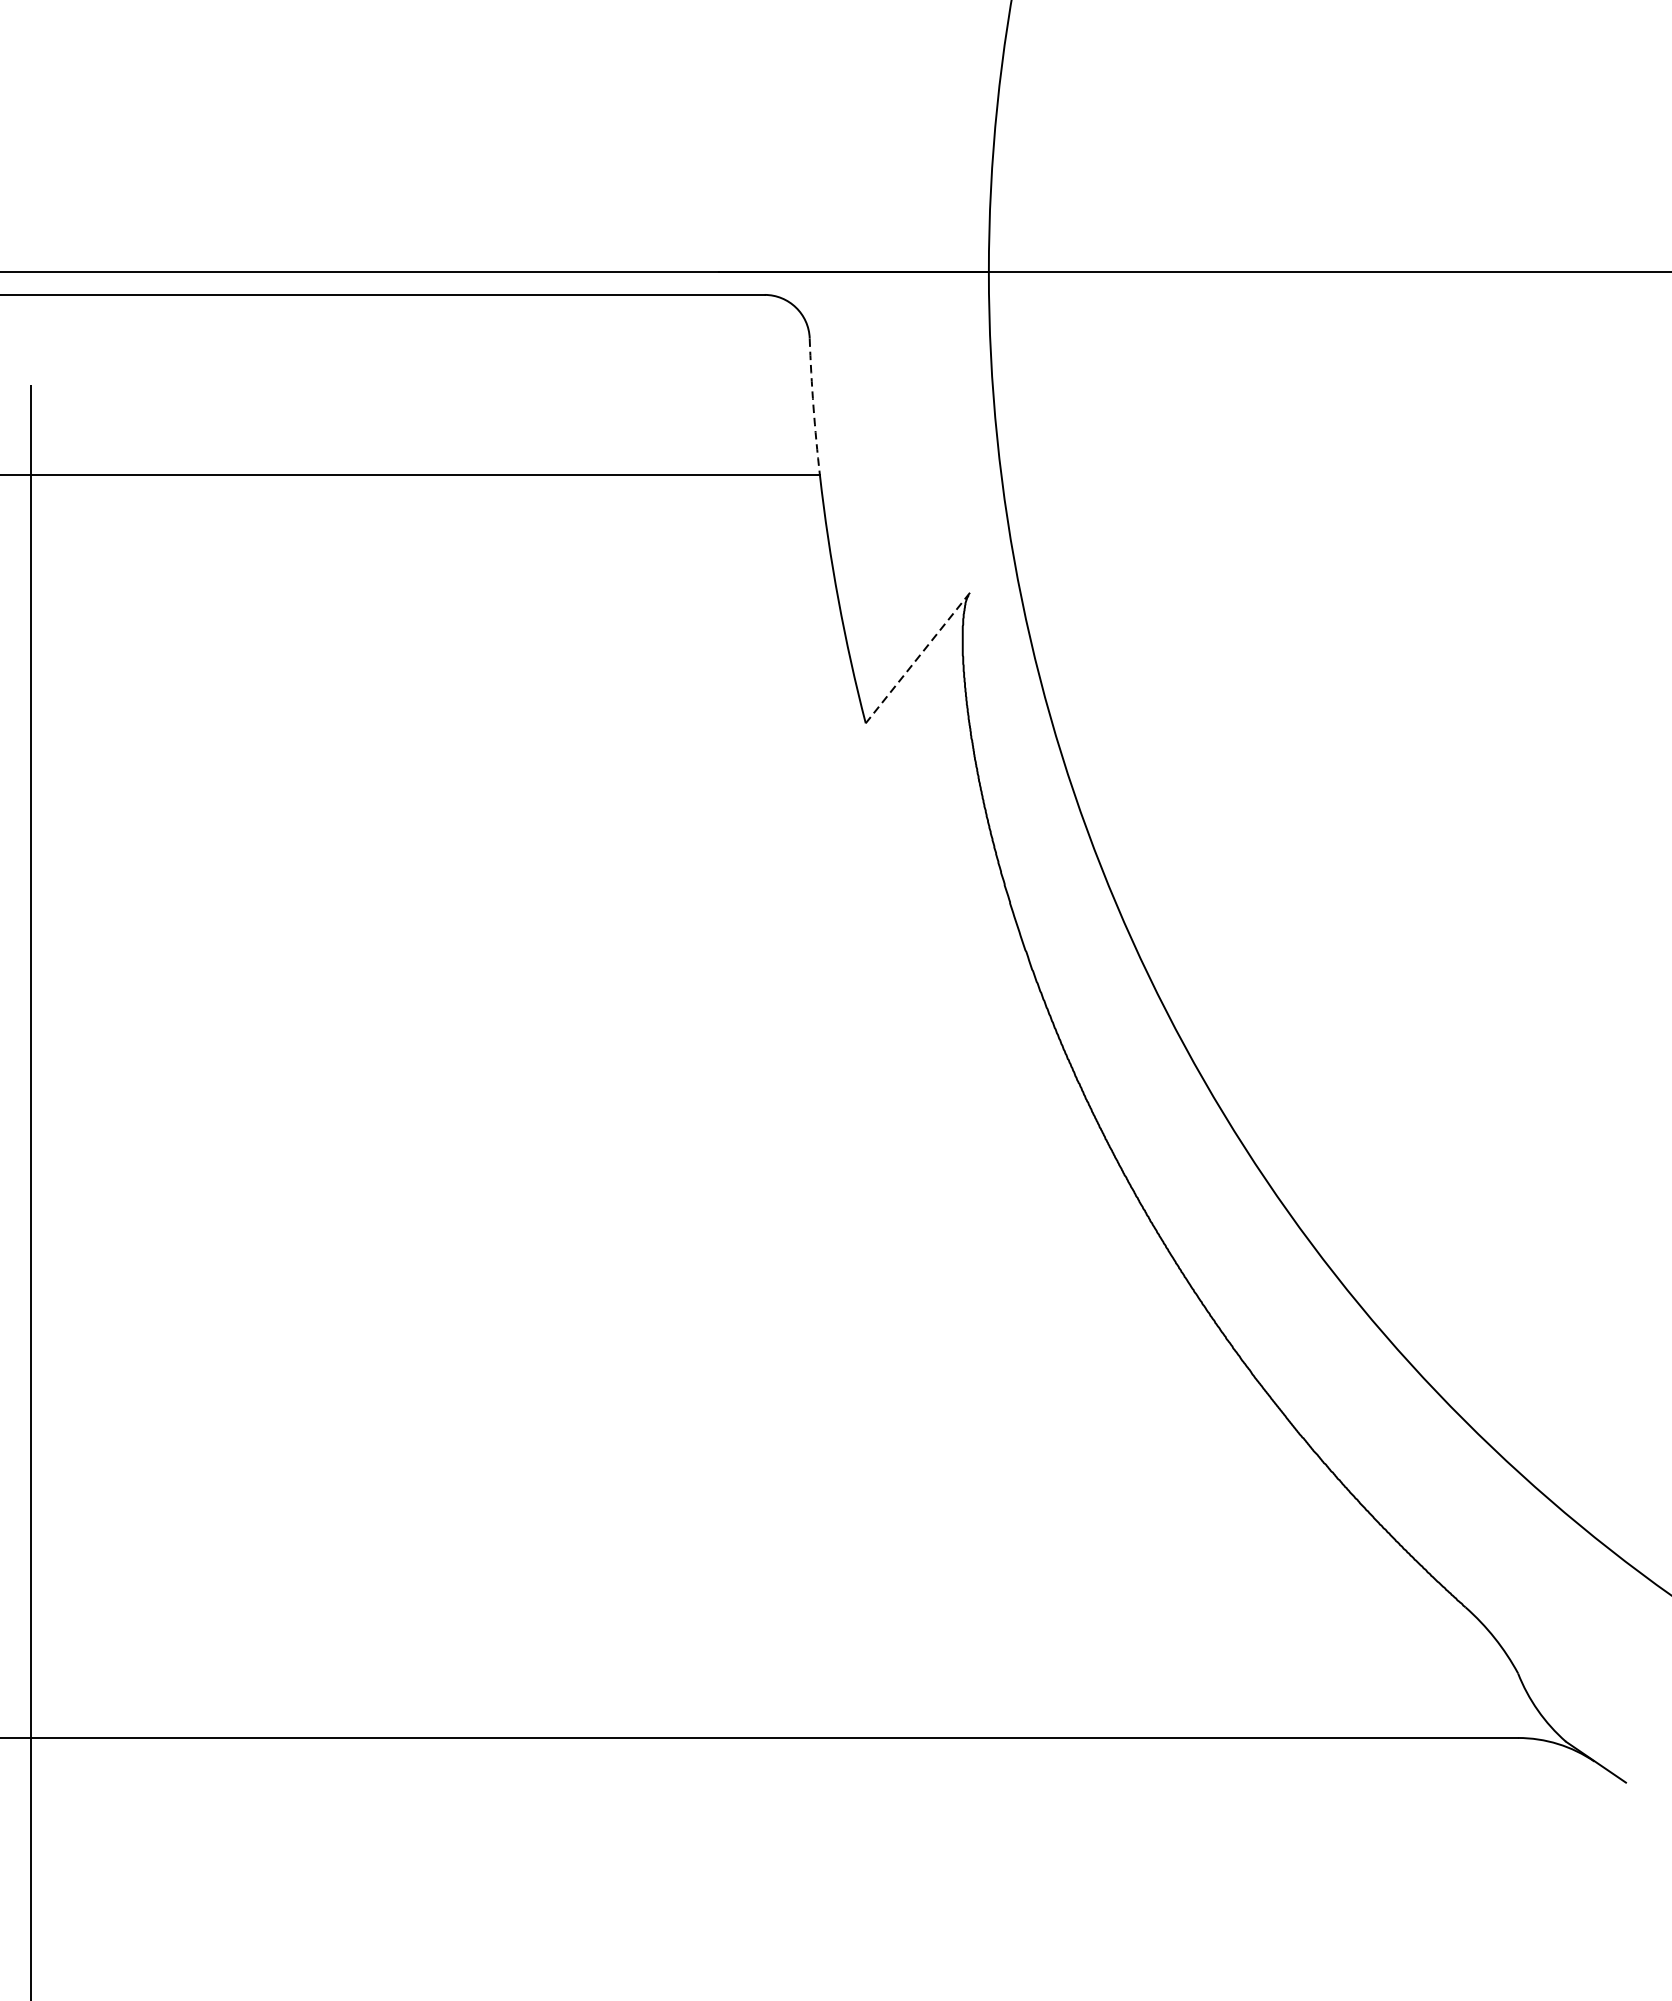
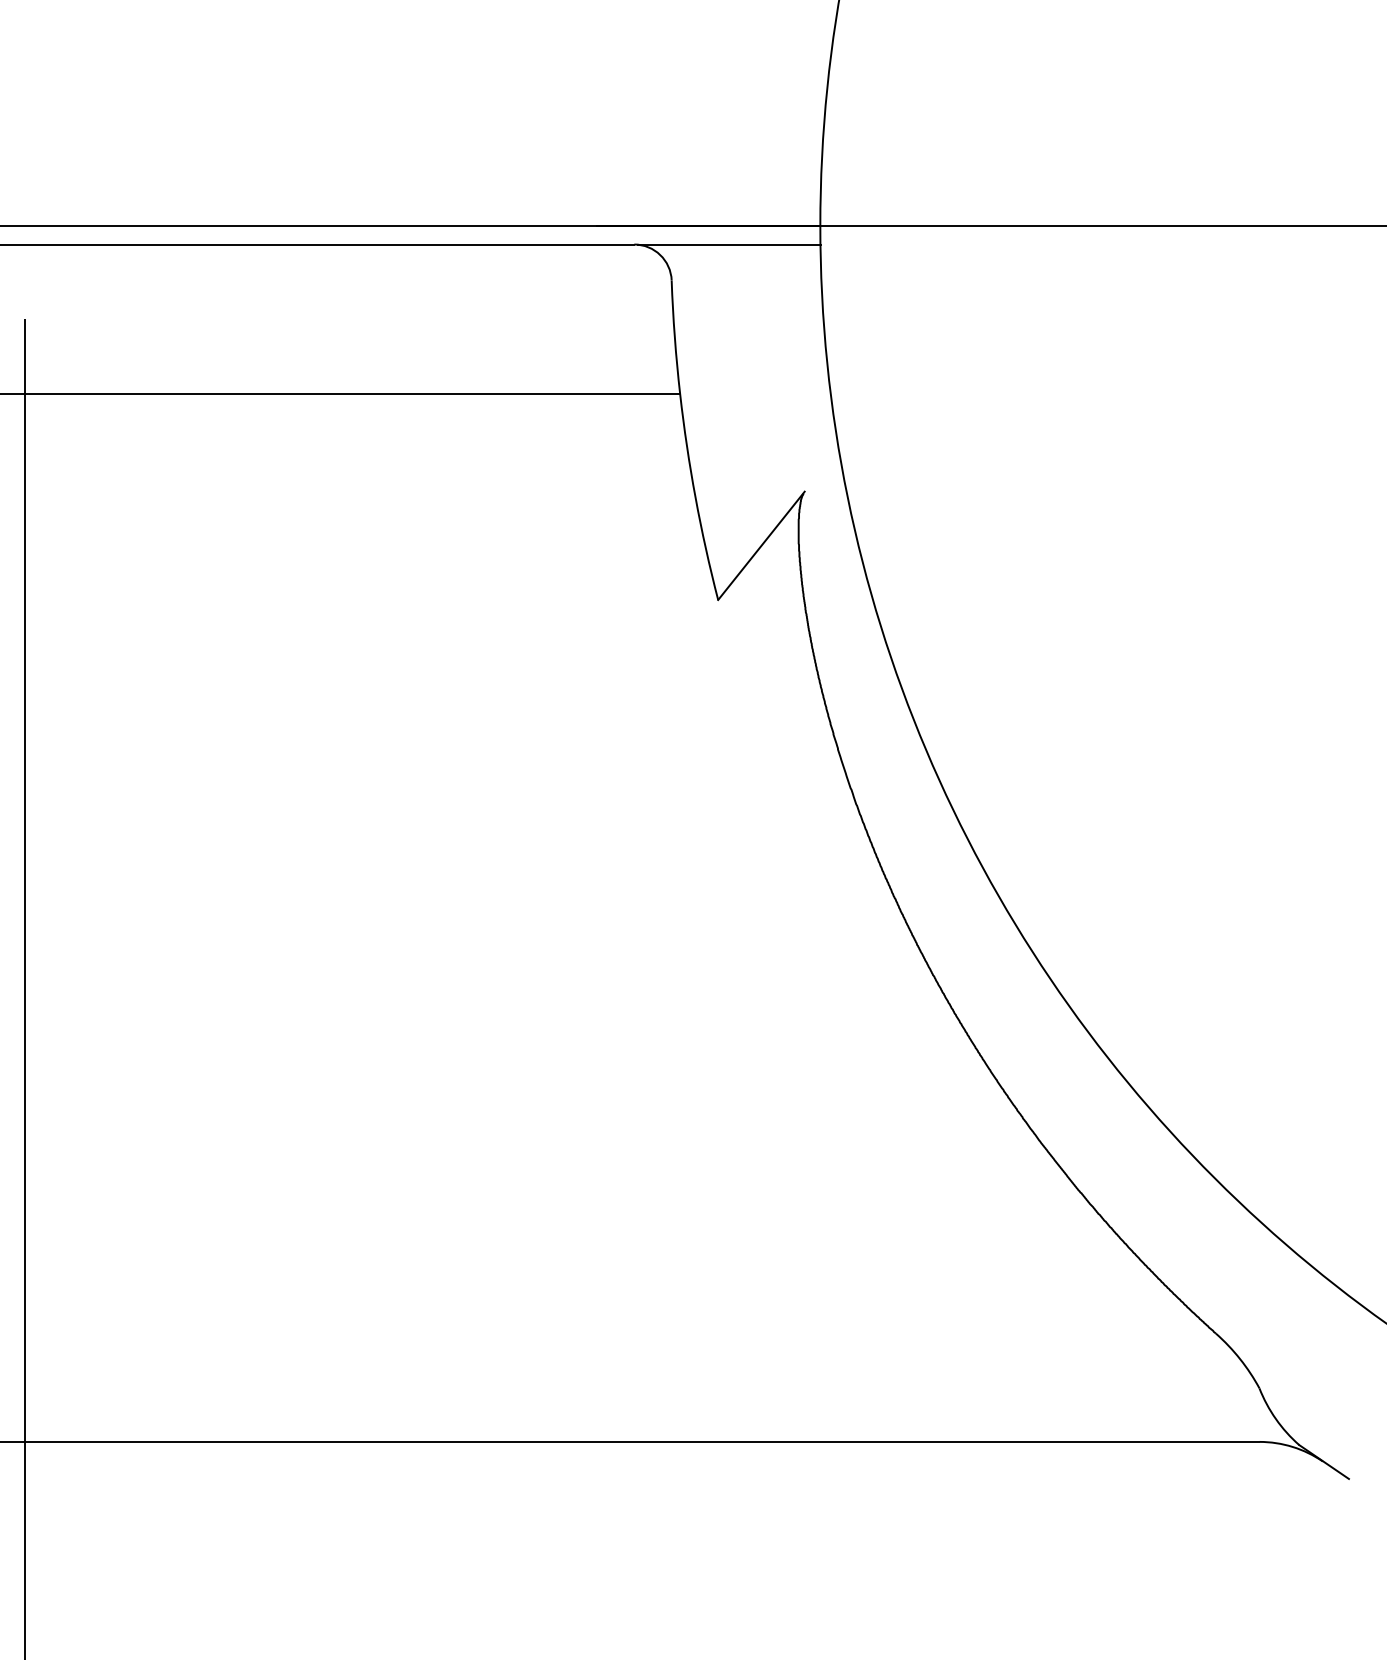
line: (879, 294) -> (729, 244), added
arc: (813, 406) -> (674, 337), dashed -> solid
line: (917, 658) -> (761, 546), dashed -> solid

